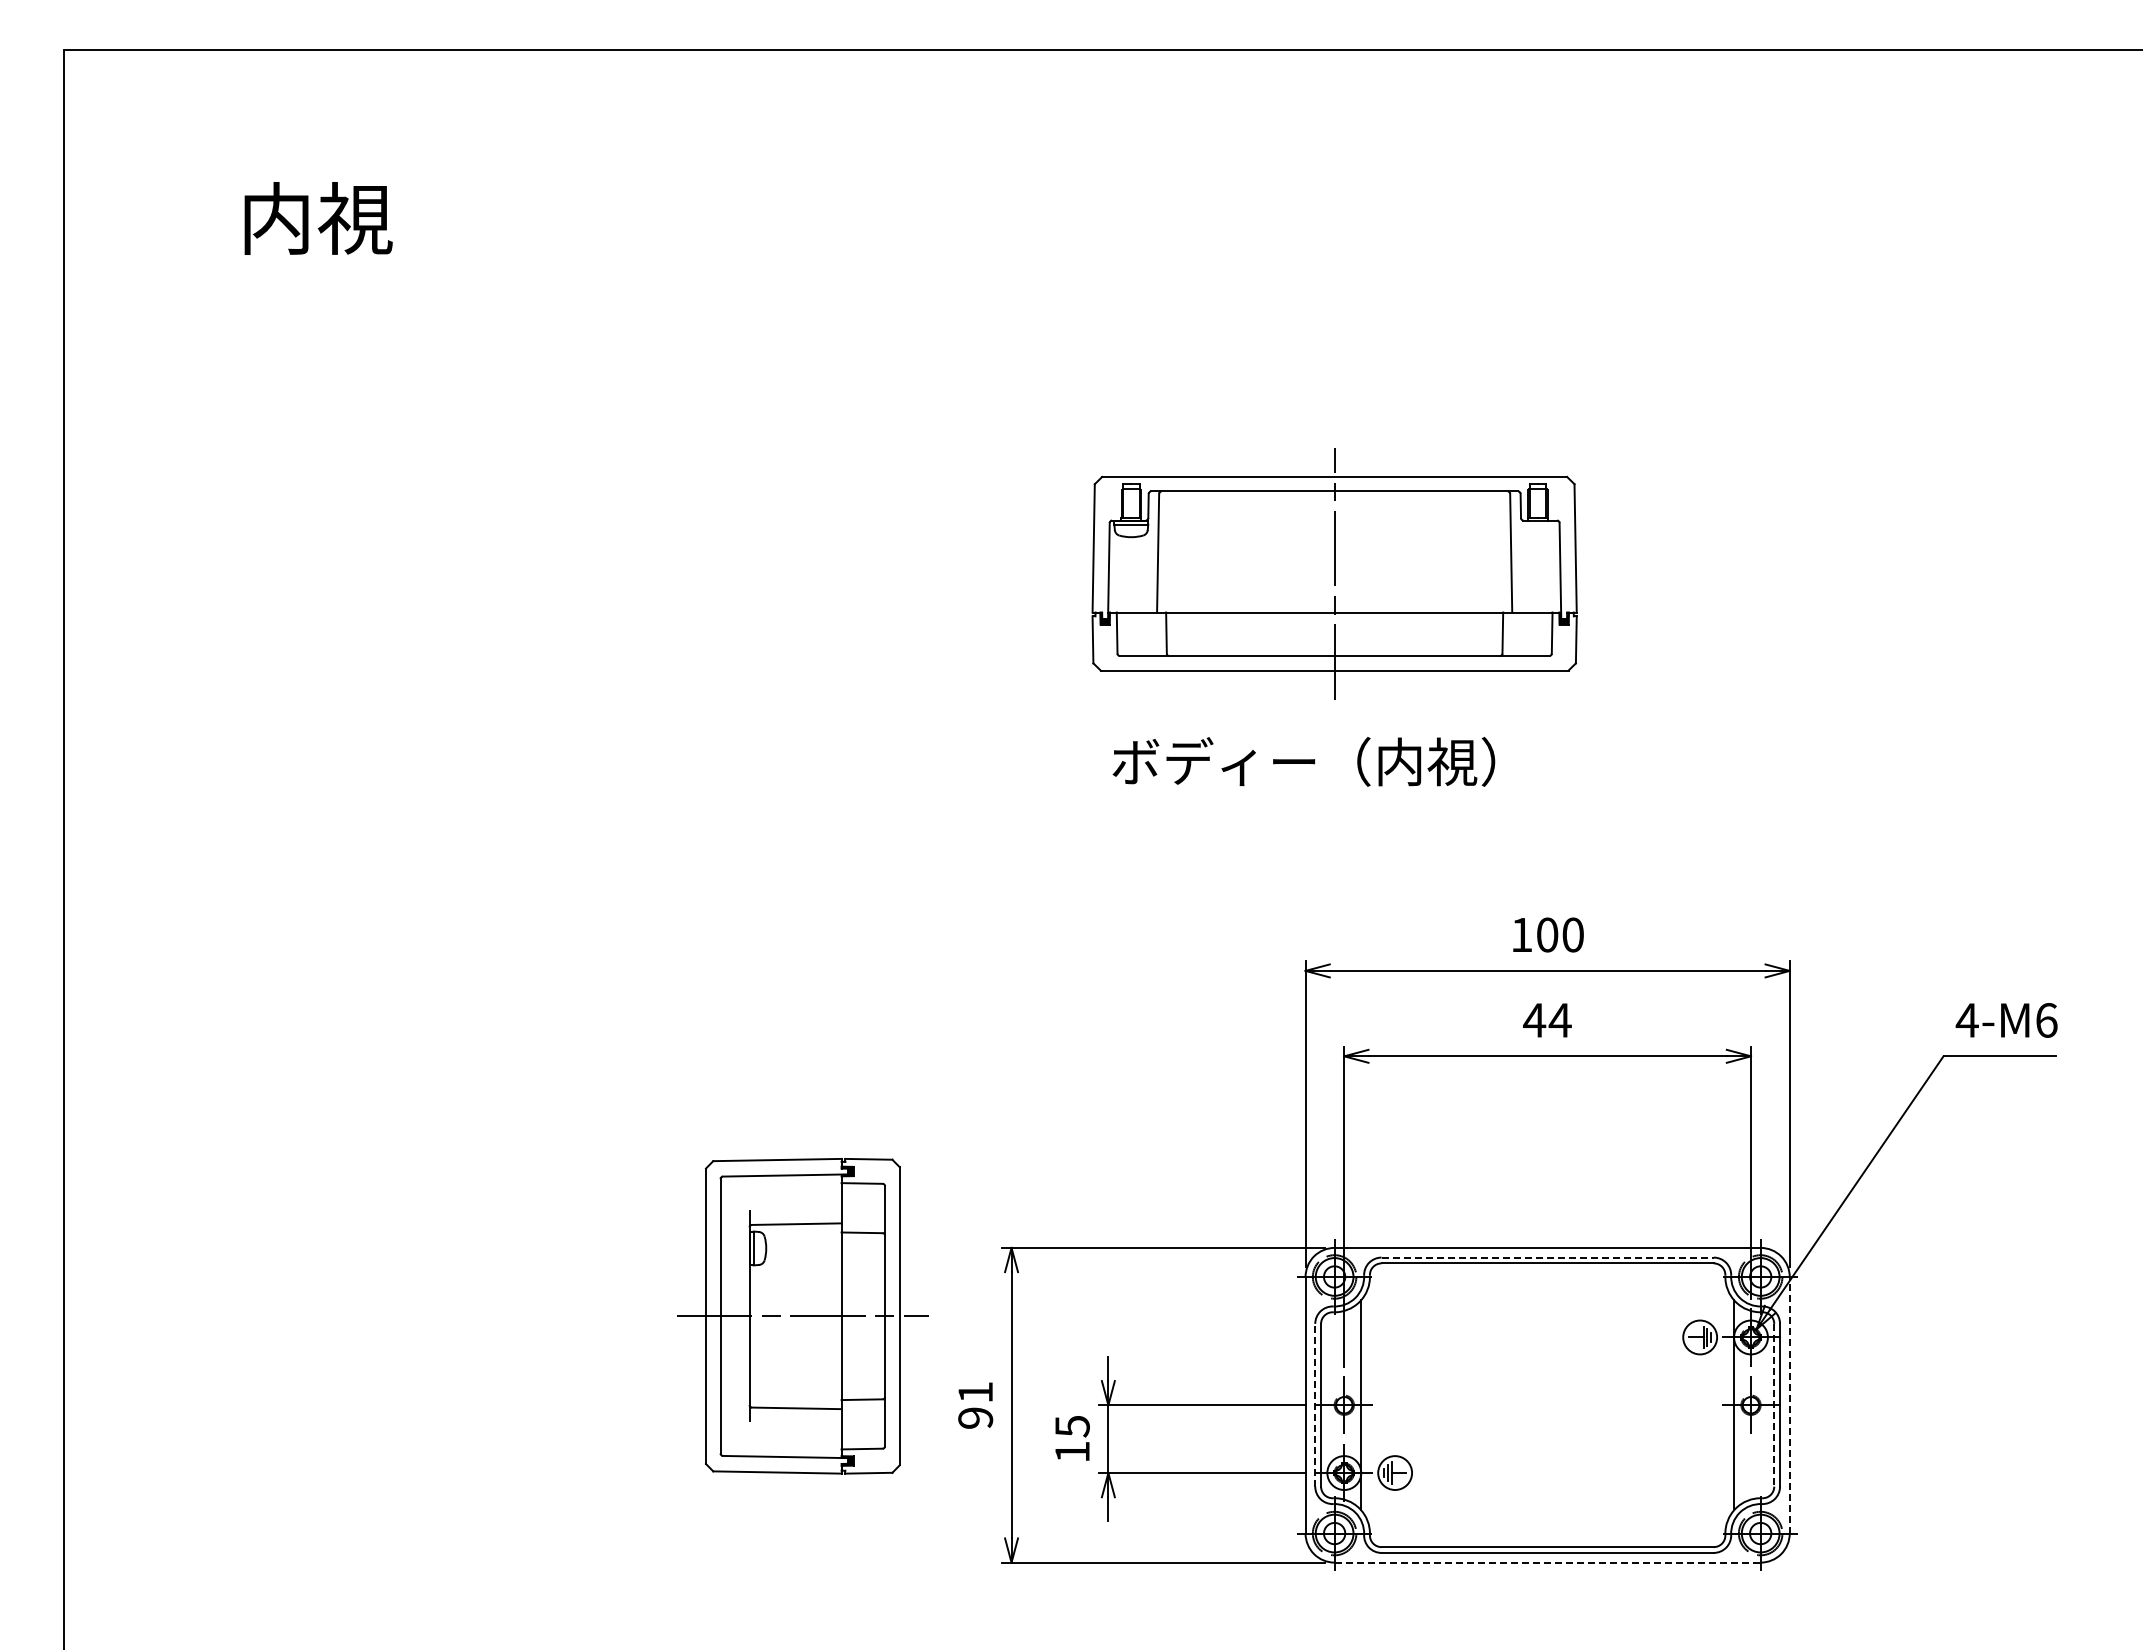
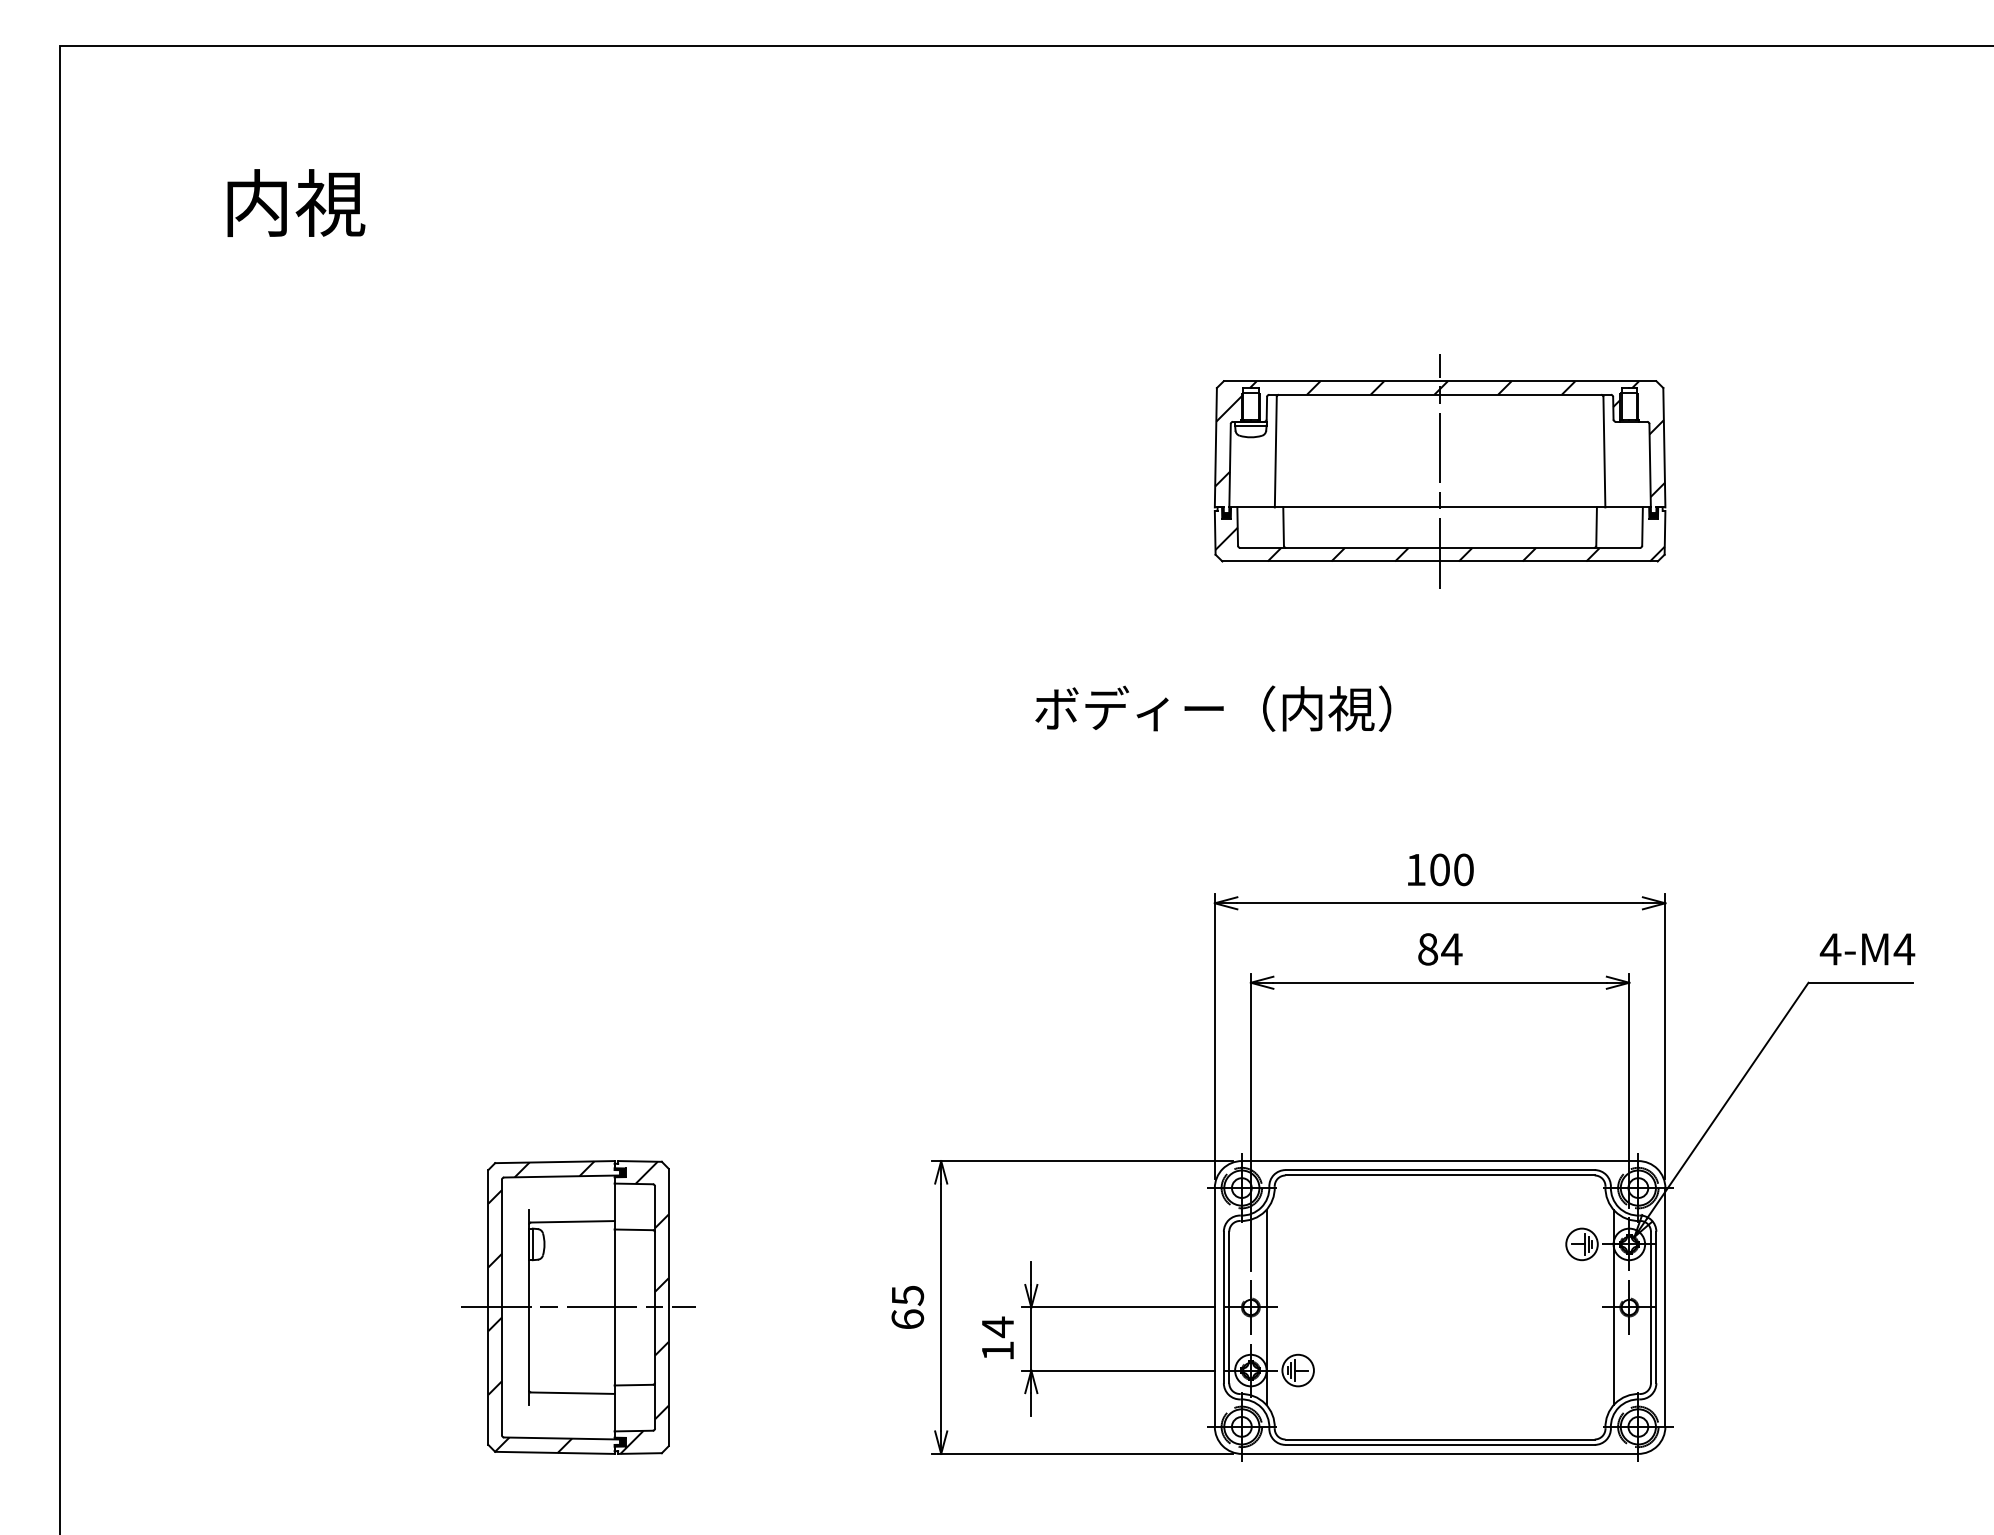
part: (1334, 573) -> (1439, 471), moved
text: (1534, 1020) -> (1427, 949), 44 -> 84
text: (2046, 1020) -> (1904, 949), 4-M6 -> 4-M4
line: (1548, 1257) -> (1440, 1169), dashed -> solid
part: (802, 1316) -> (578, 1307), moved
line: (1315, 1404) -> (1224, 1306), dashed -> solid
line: (1789, 1404) -> (1665, 1306), dashed -> solid
text: (975, 1405) -> (907, 1307), 91 -> 65
line: (1774, 1405) -> (1651, 1307), dashed -> solid
text: (1072, 1426) -> (997, 1327), 15 -> 14
line: (1547, 1562) -> (1439, 1453), dashed -> solid

